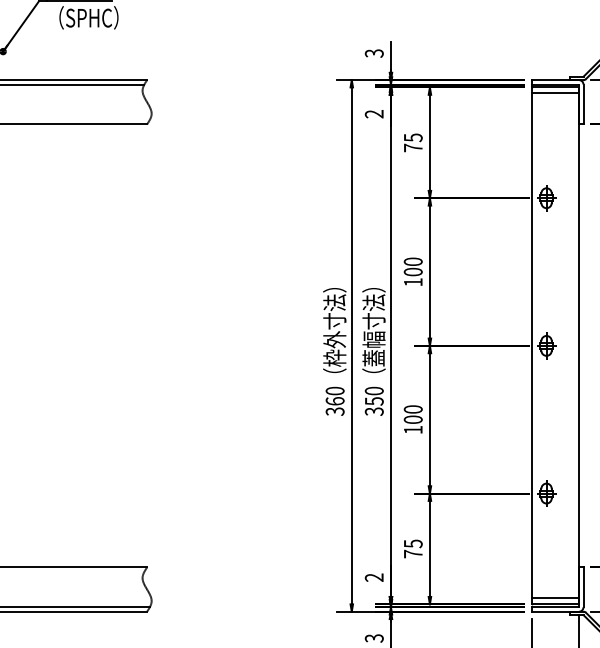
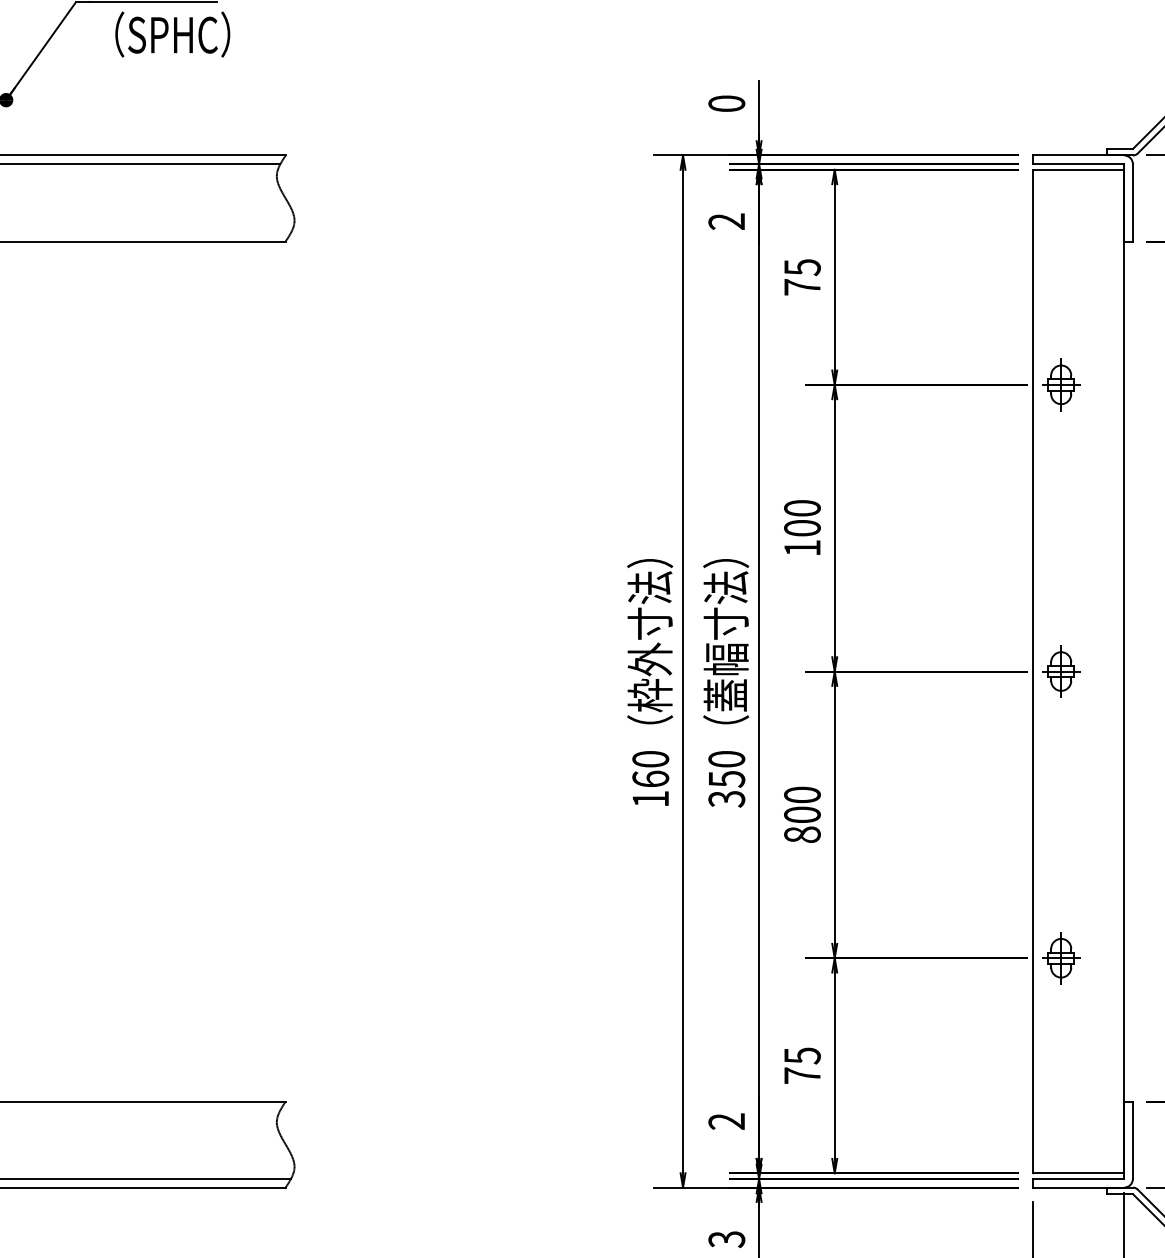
text: (374, 53) -> (727, 103), 3 -> 0
line: (555, 93) -> (1078, 181), removed
text: (334, 411) -> (649, 798), 360 -> 160
text: (412, 429) -> (800, 833), 100 -> 800
line: (555, 598) -> (1078, 1161), removed

